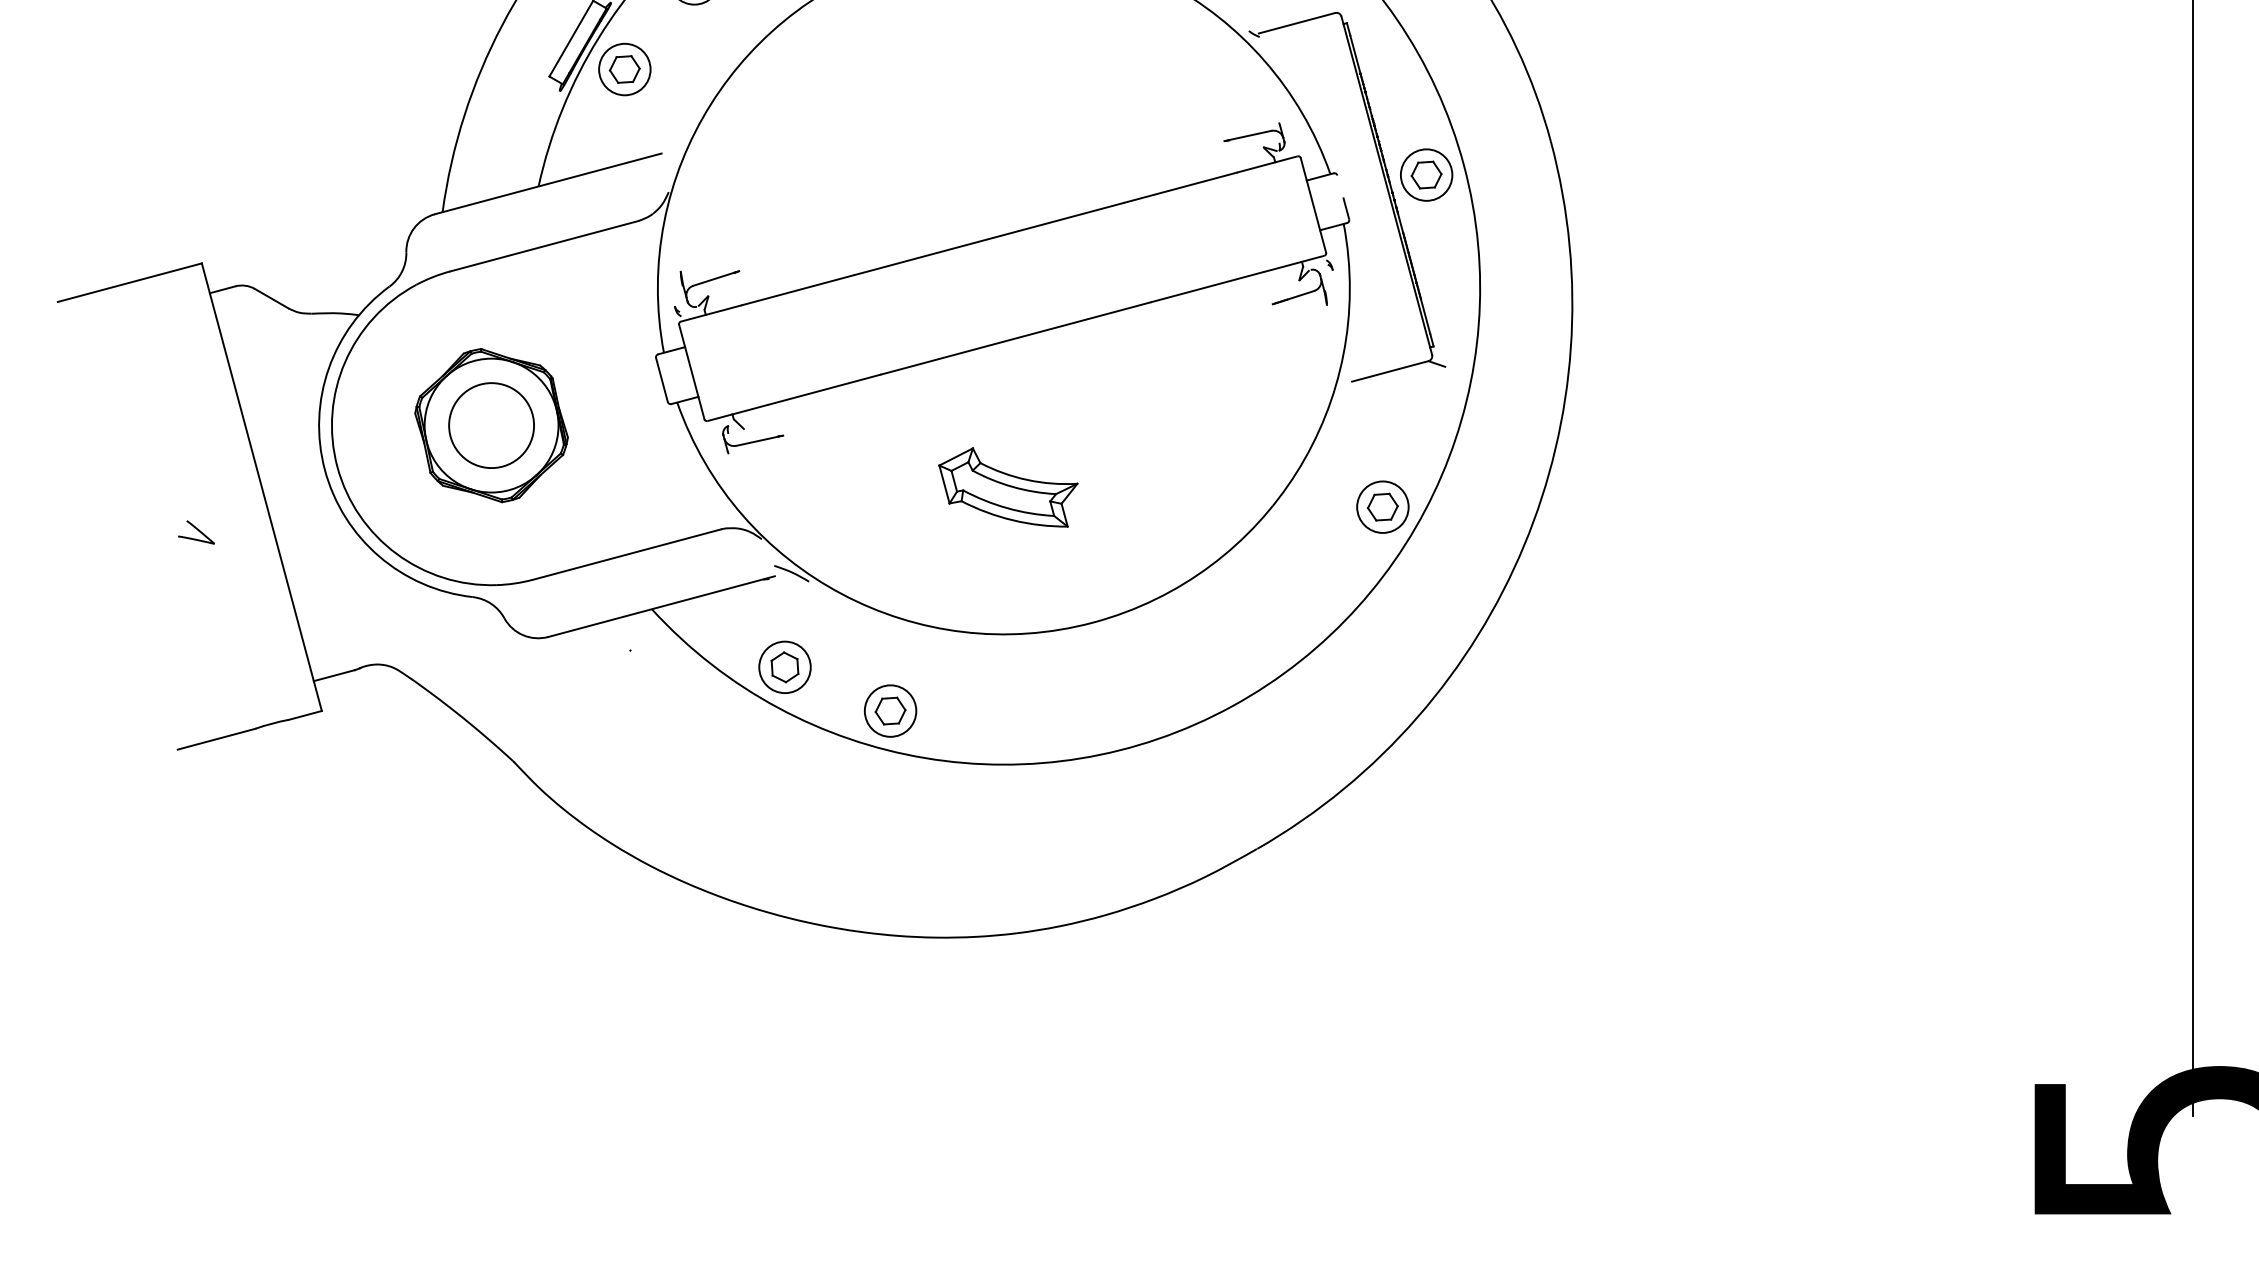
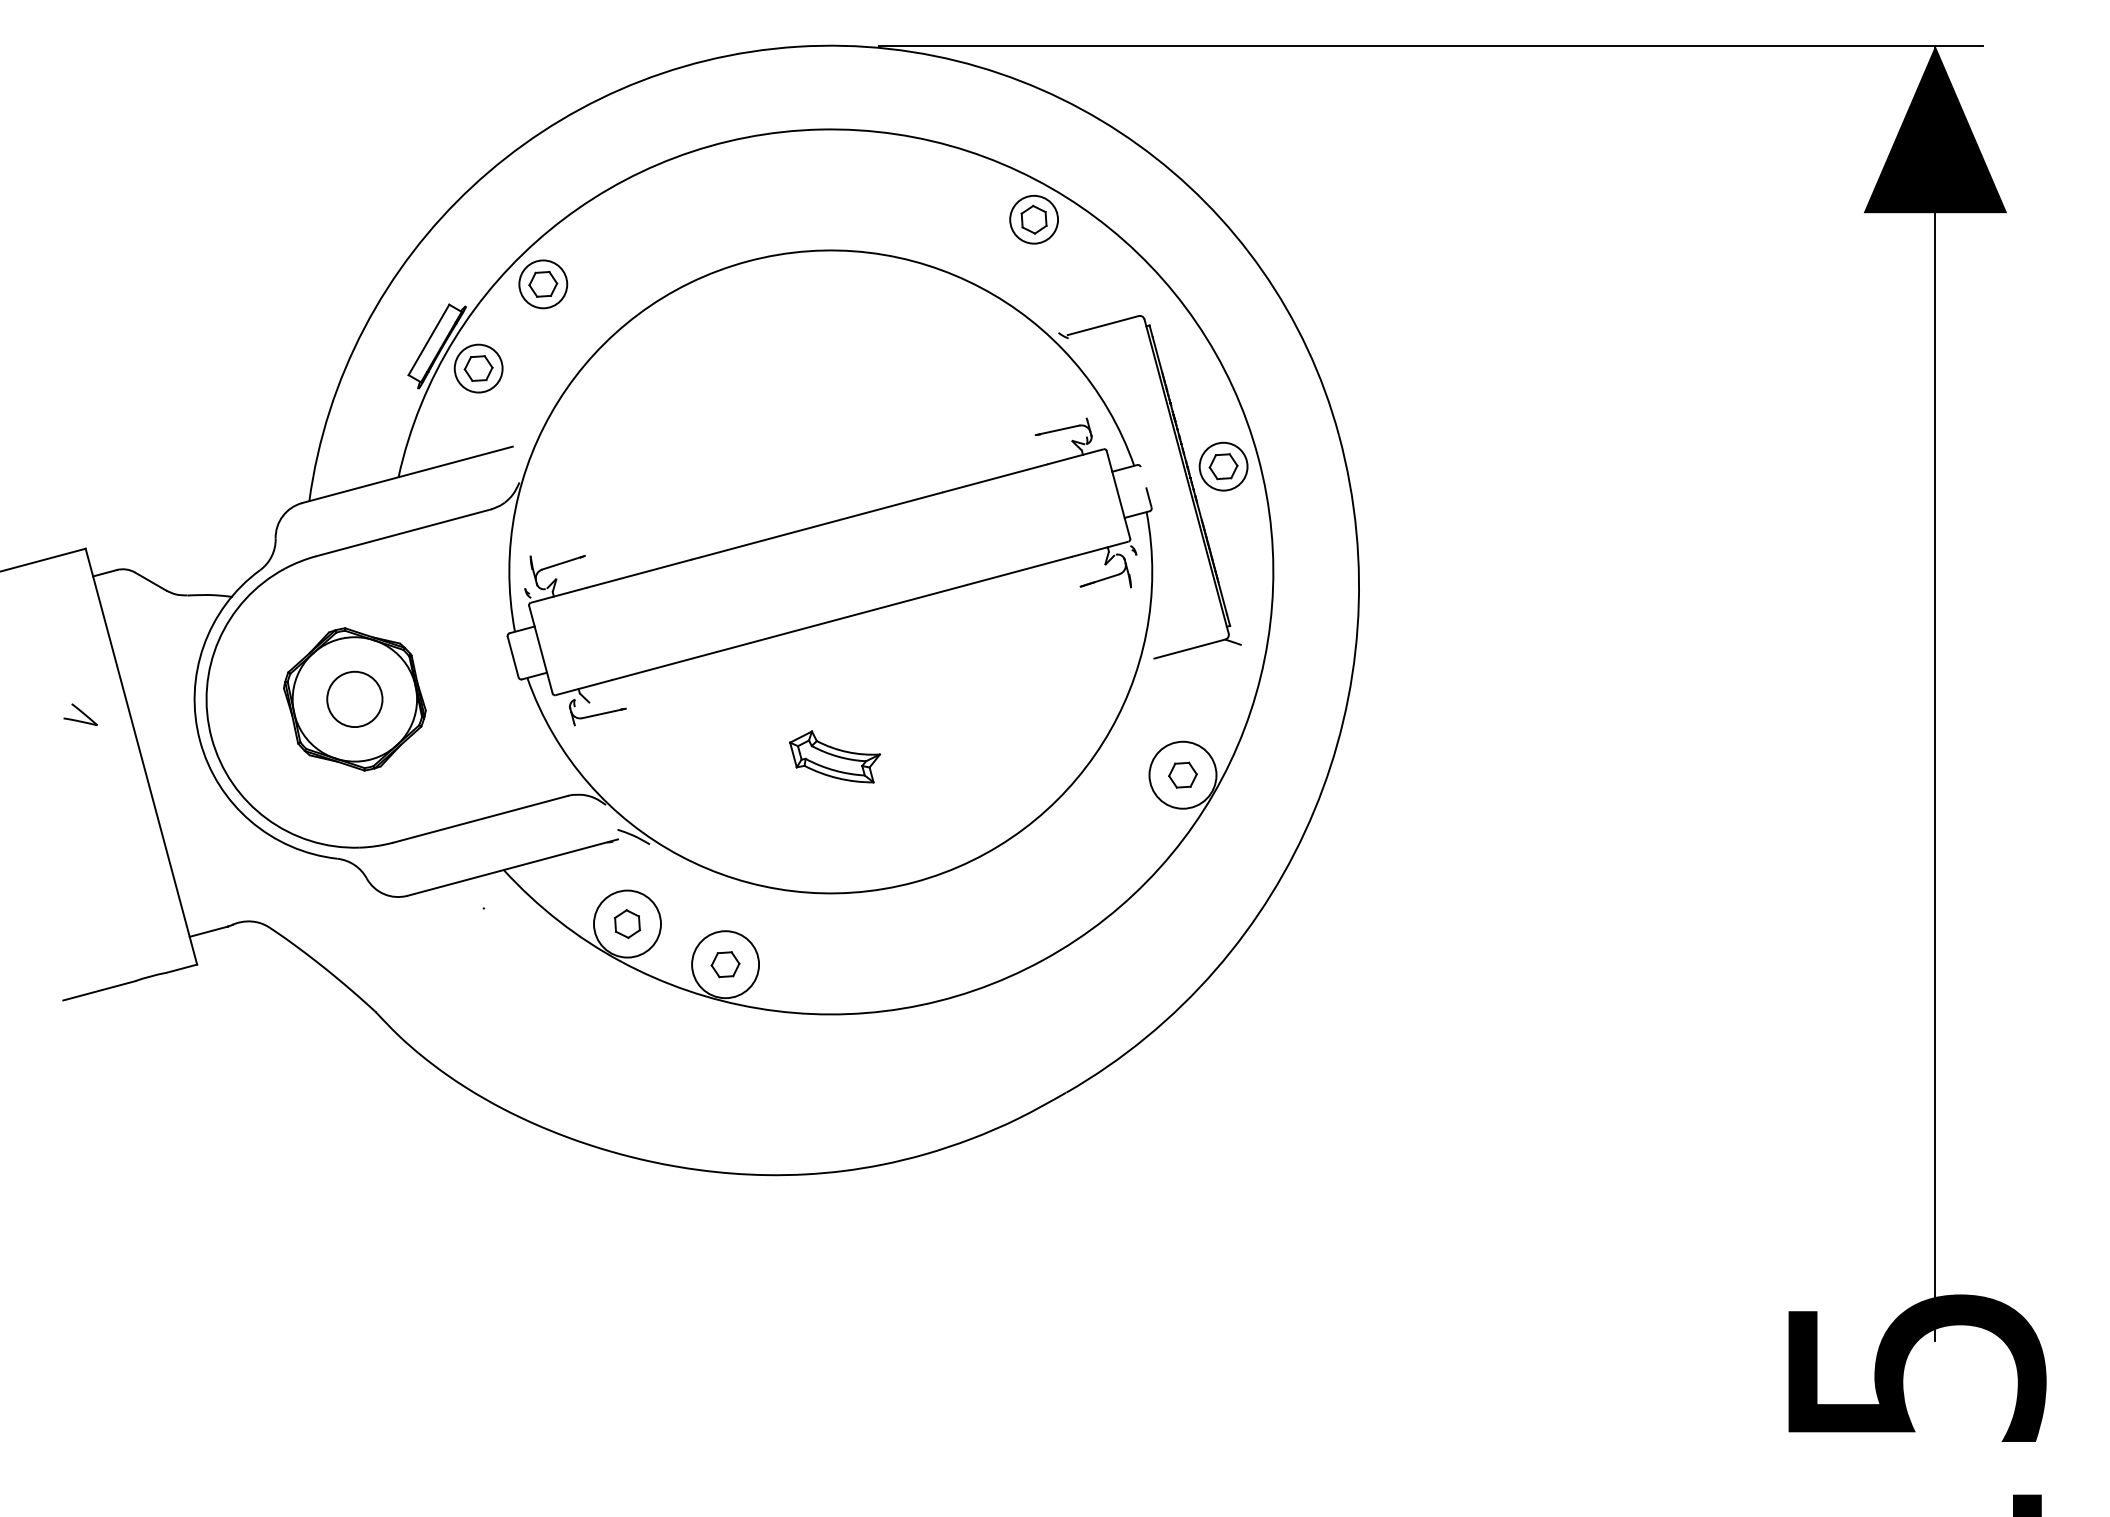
circle: (491, 424) -> (354, 698), size x0.7
part: (1007, 487) -> (834, 756), size x0.7
circle: (1382, 507) -> (1182, 775), size x1.4
part: (196, 532) -> (80, 714), moved
circle: (785, 666) -> (627, 923), size x1.4
circle: (890, 710) -> (725, 964), size x1.4

